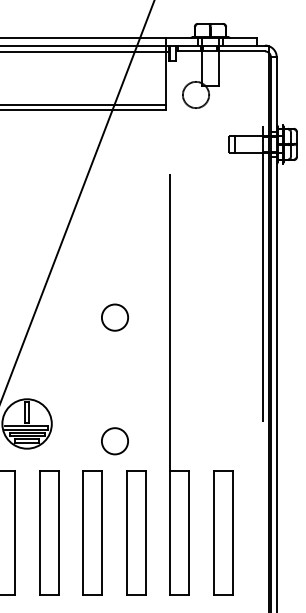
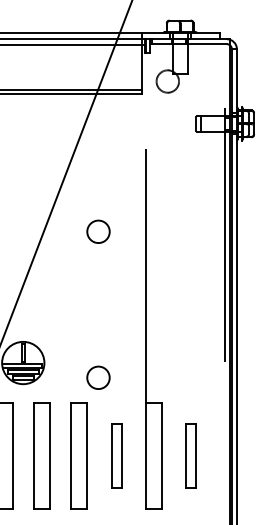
circle: (114, 317) -> (98, 231), moved
part: (136, 532) -> (116, 455), size x0.6
part: (223, 532) -> (191, 455), size x0.6

